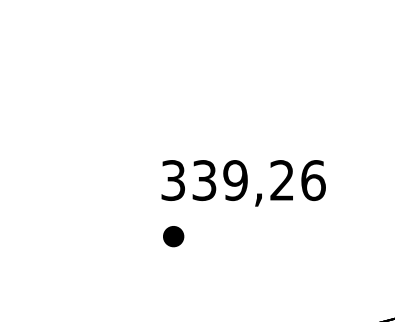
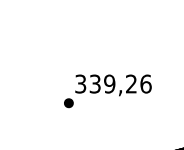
part: (172, 237) -> (68, 103), moved

